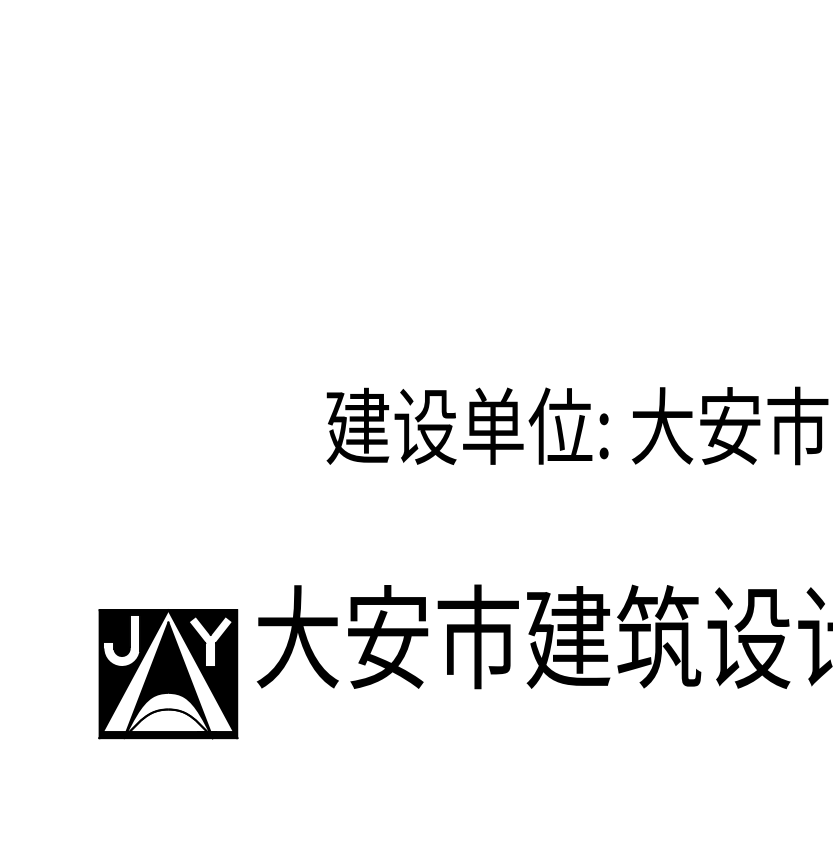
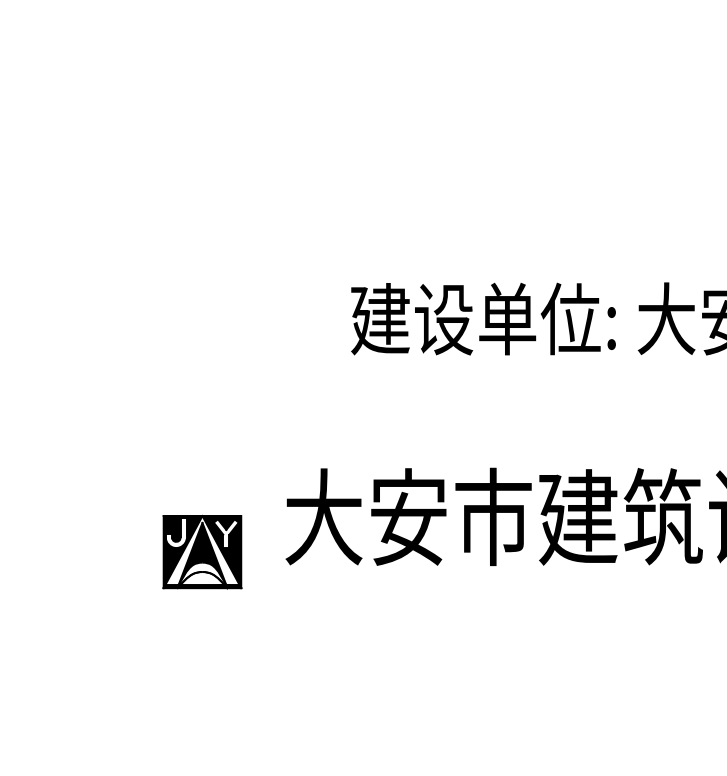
part: (168, 674) -> (202, 552), size x0.6

